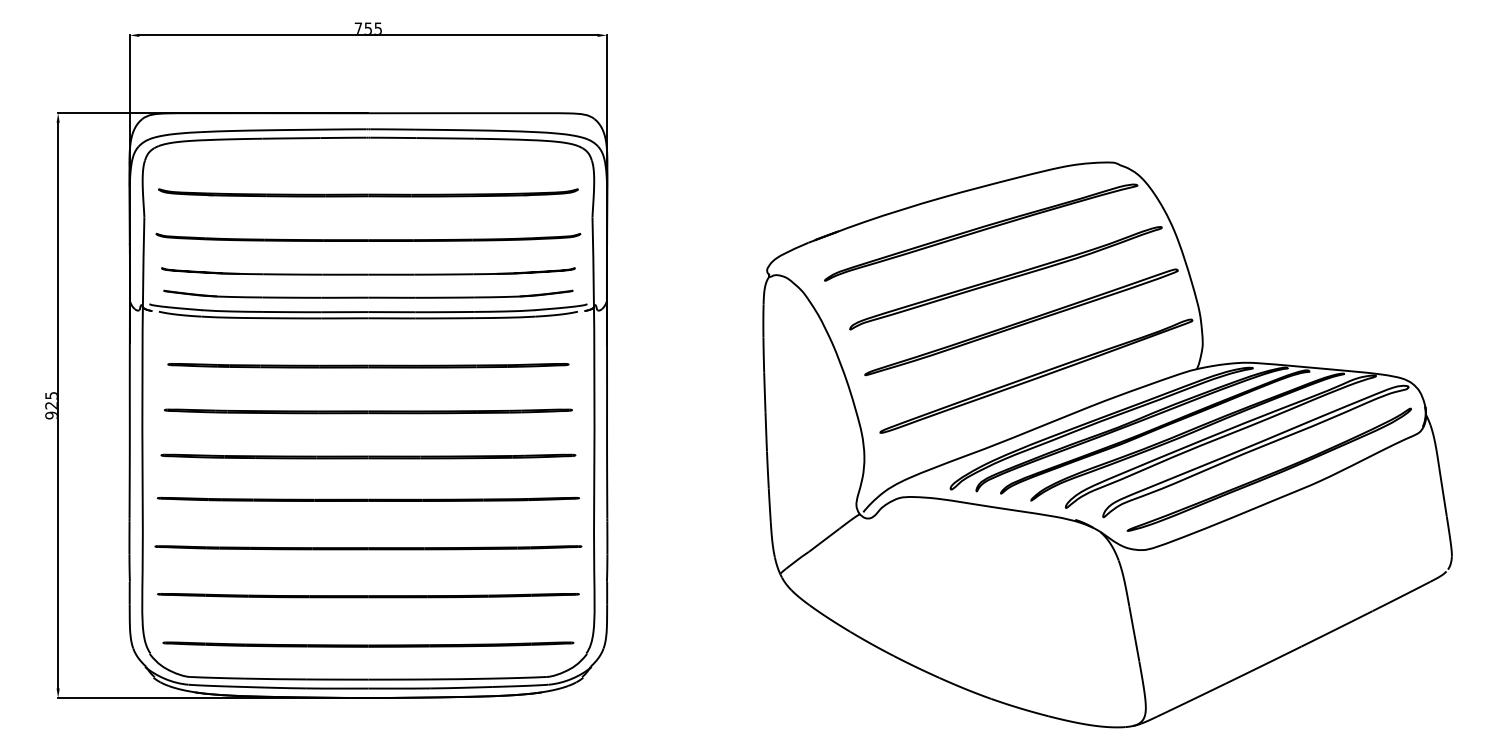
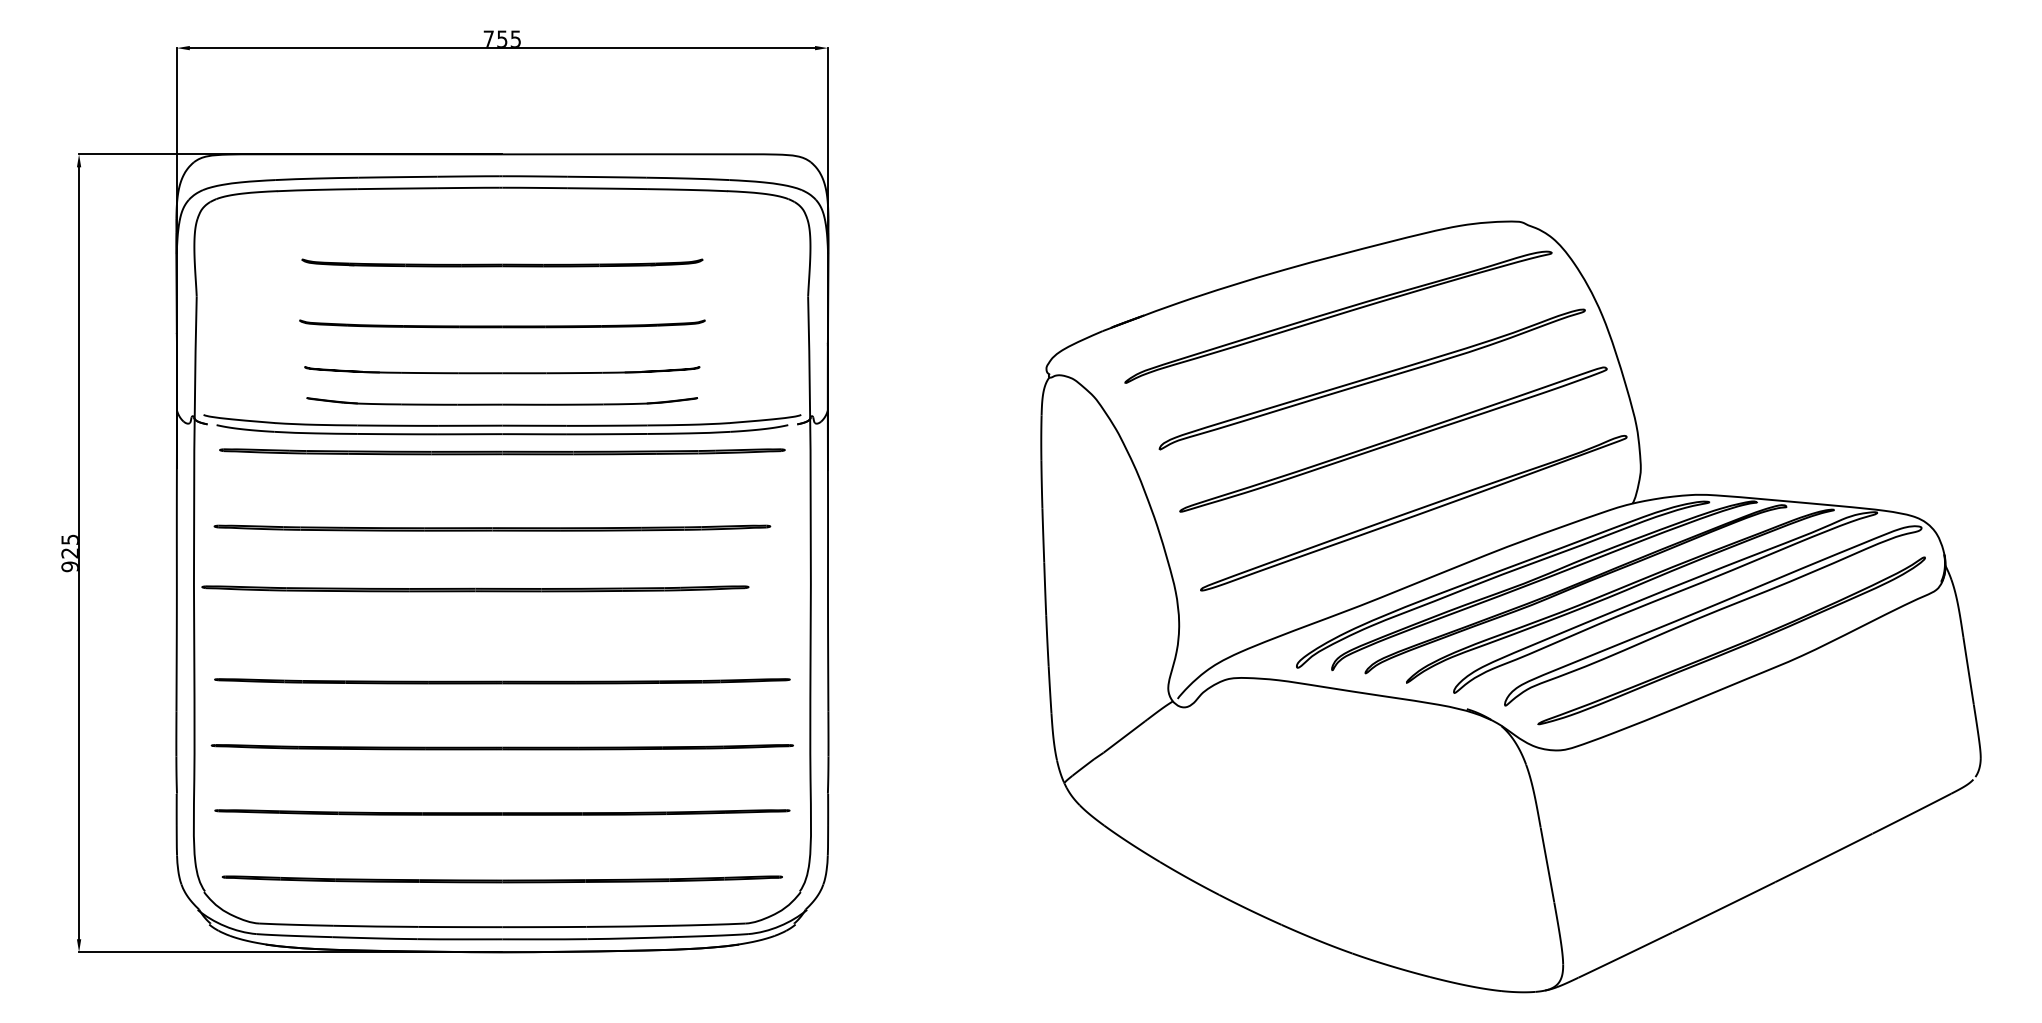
part: (368, 192) -> (502, 262), size x0.7
part: (368, 237) -> (502, 323), size x0.7
part: (367, 270) -> (501, 369), size x0.7
part: (367, 294) -> (501, 401), size x0.7
part: (368, 365) -> (475, 588), moved
part: (368, 410) -> (492, 527), moved
part: (368, 456) -> (502, 451), moved

